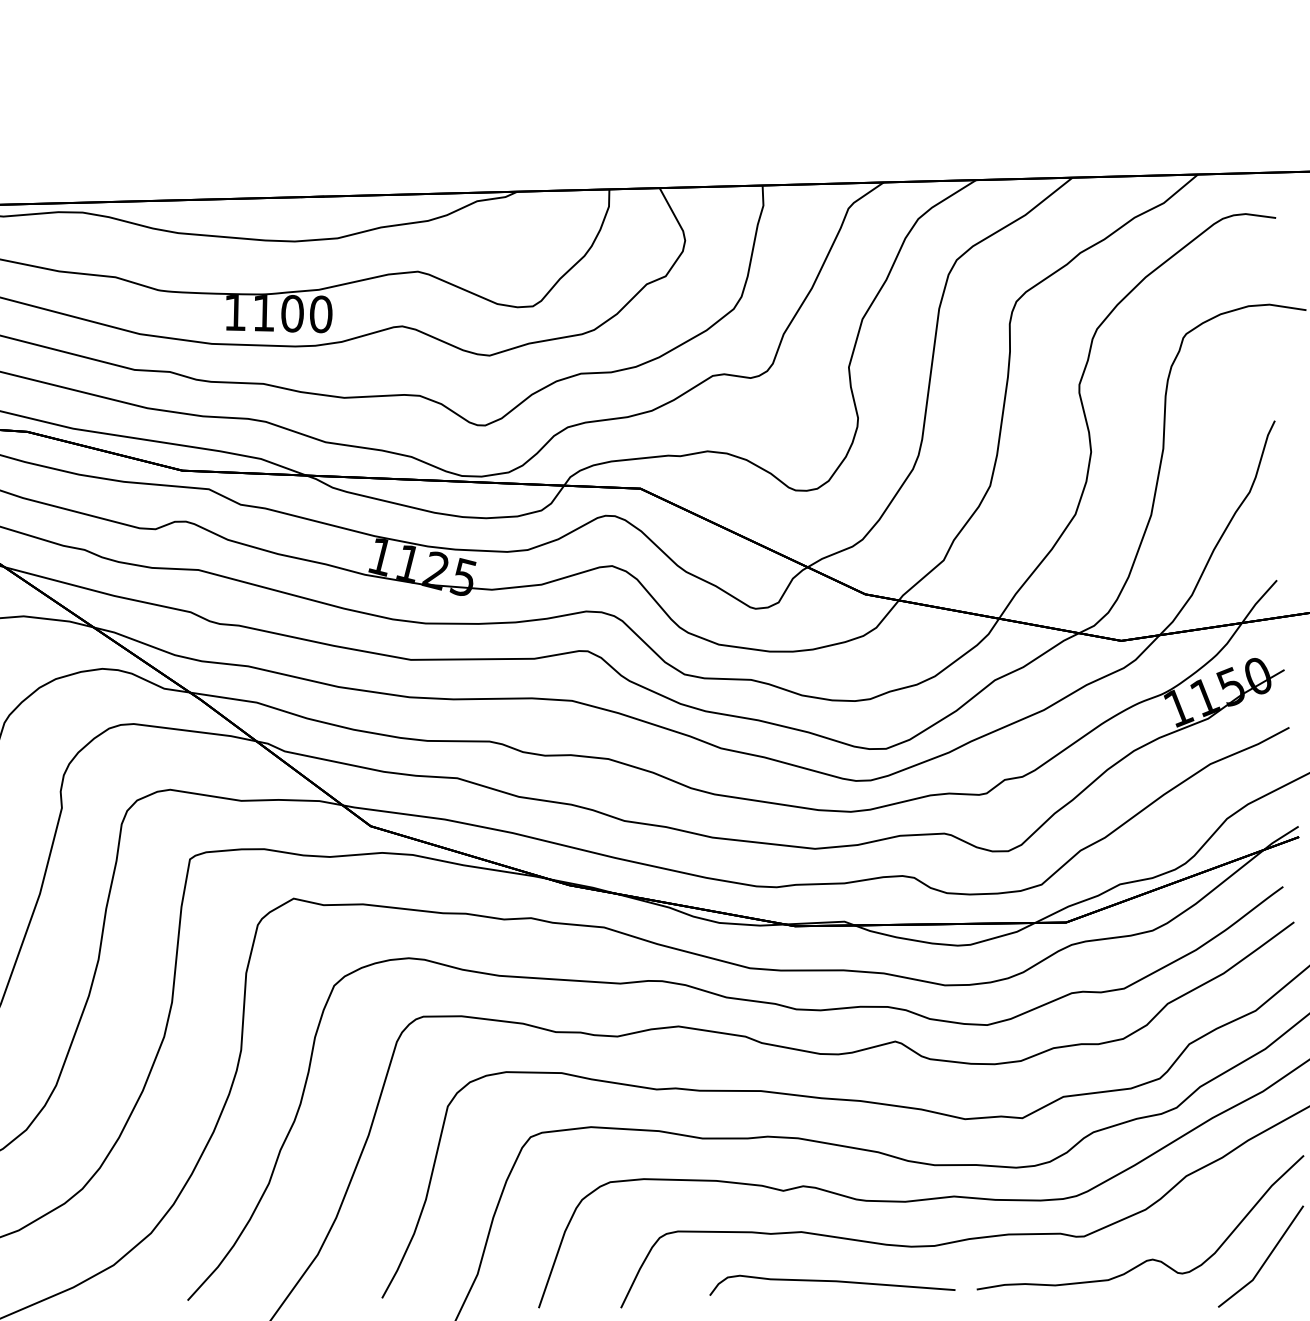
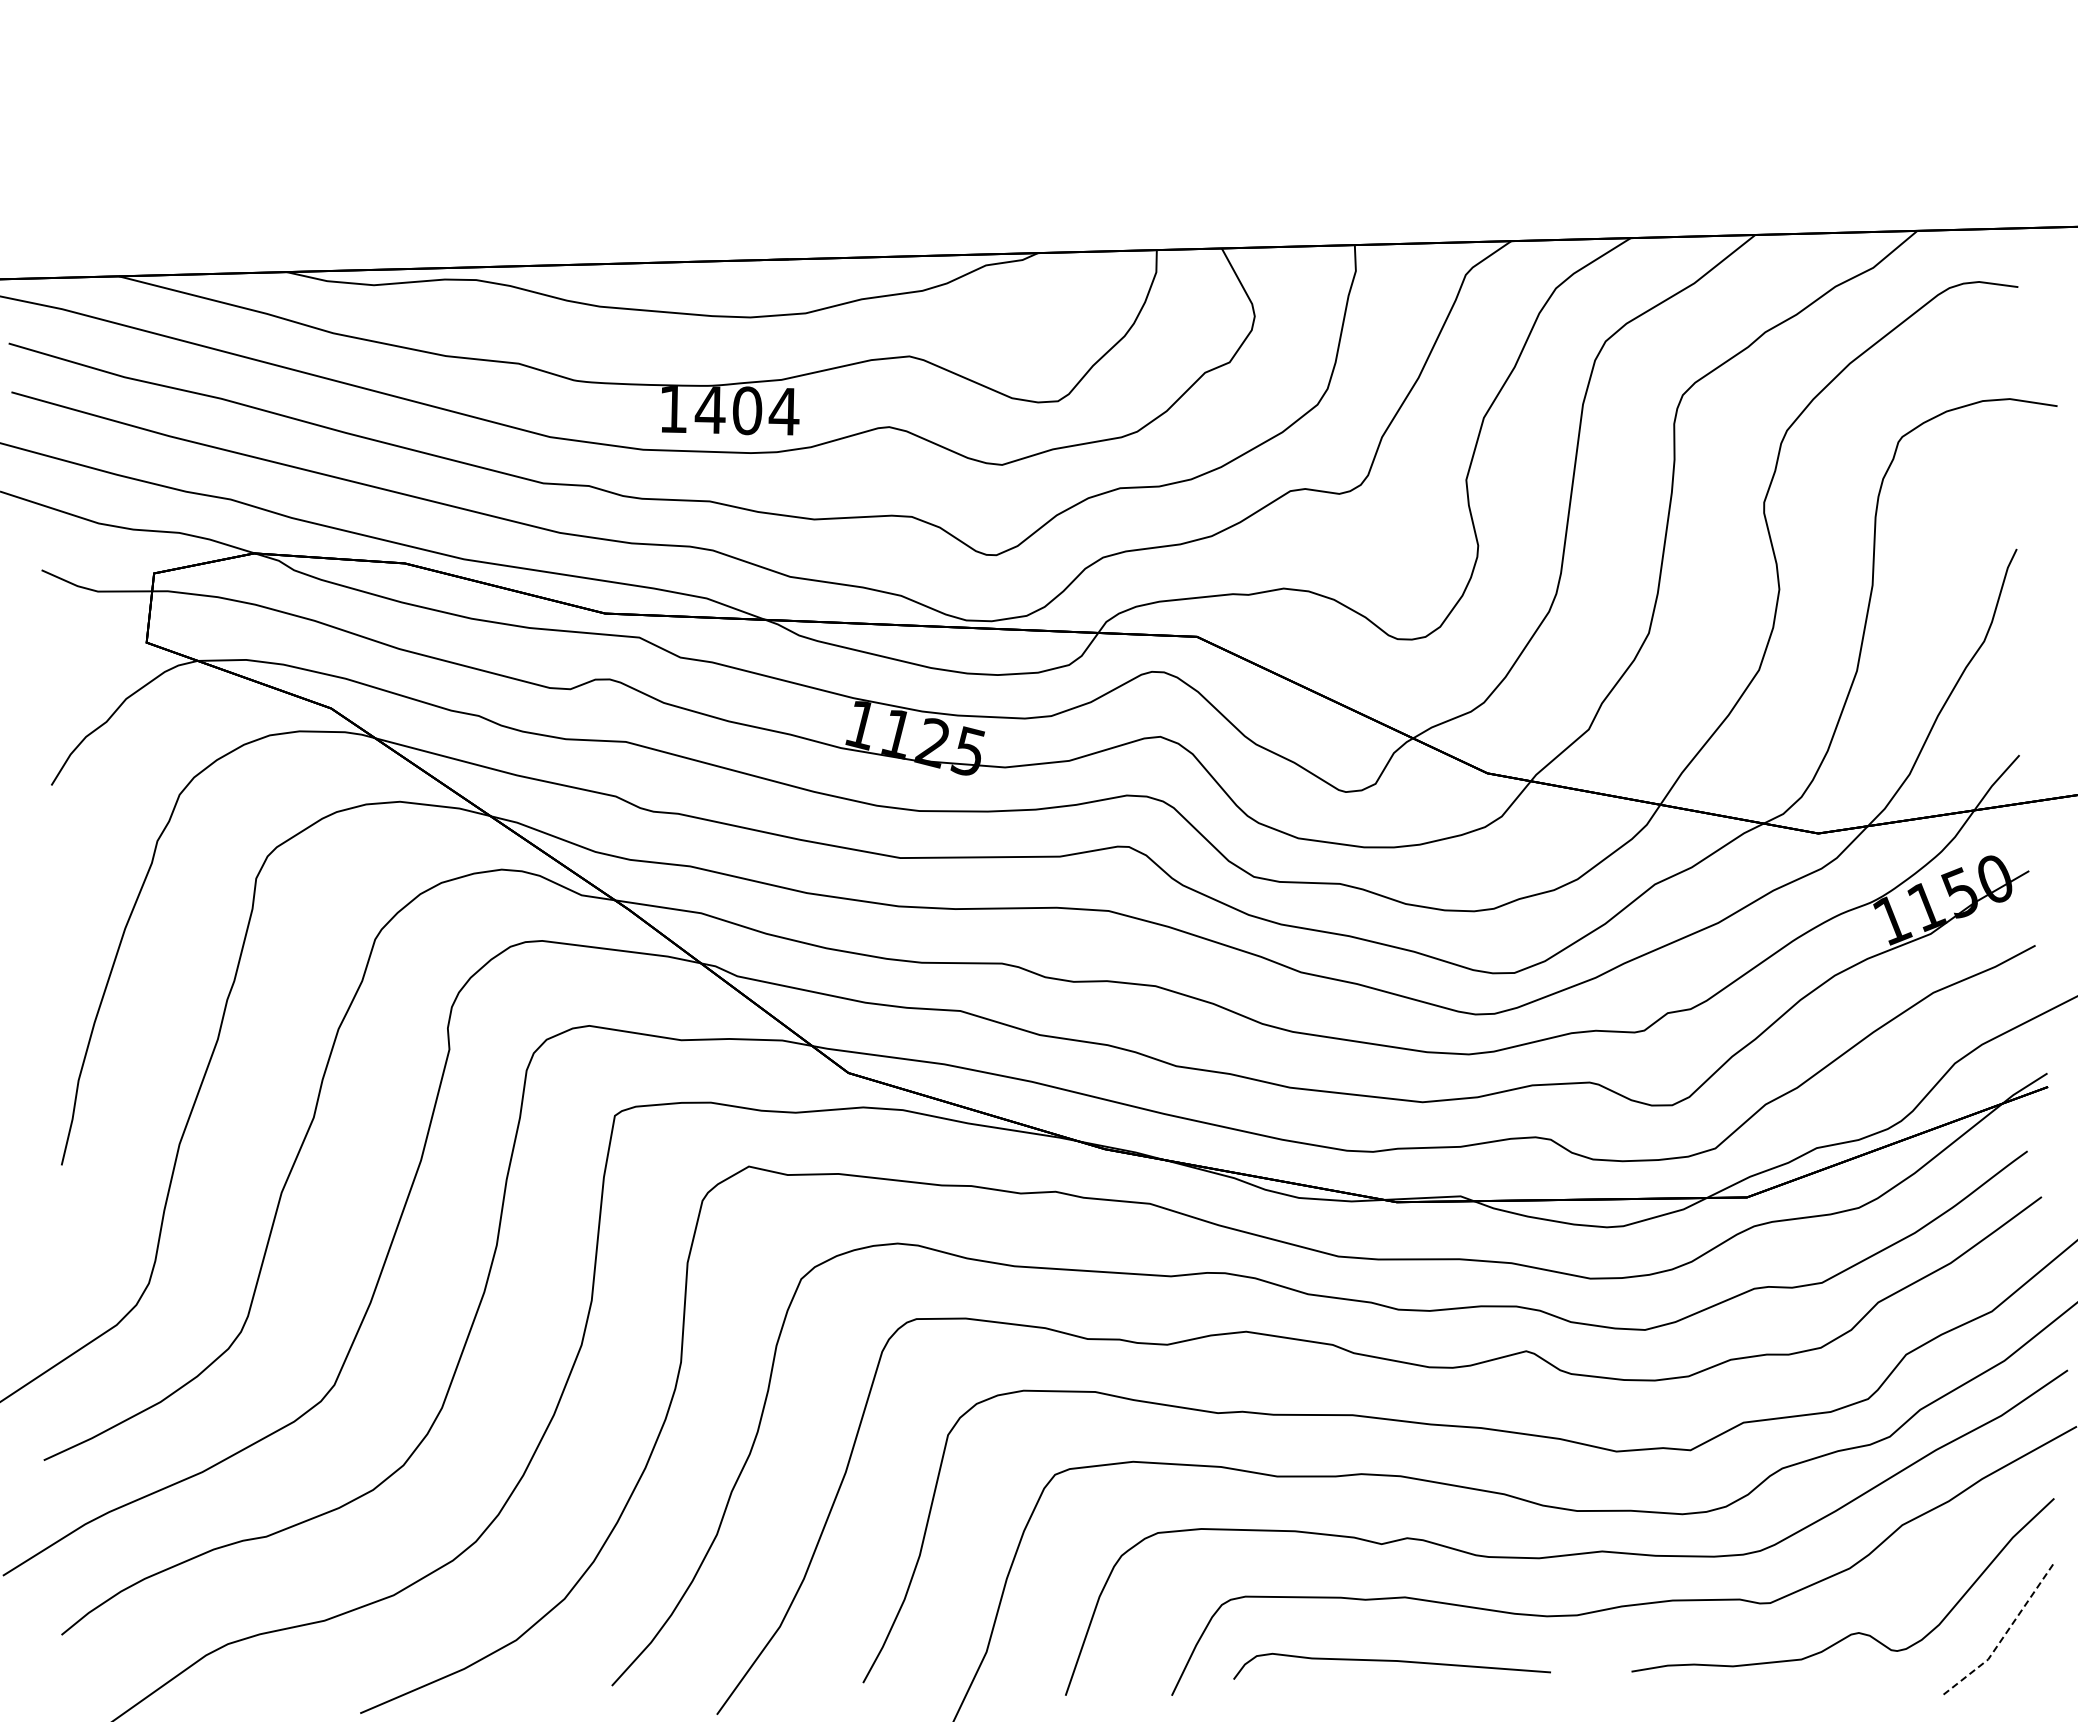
text: (291, 313) -> (746, 410), 1100 -> 1404
line: (1265, 1260) -> (2004, 1634), solid -> dashed
curve: (832, 1281) -> (1391, 1661), moved

